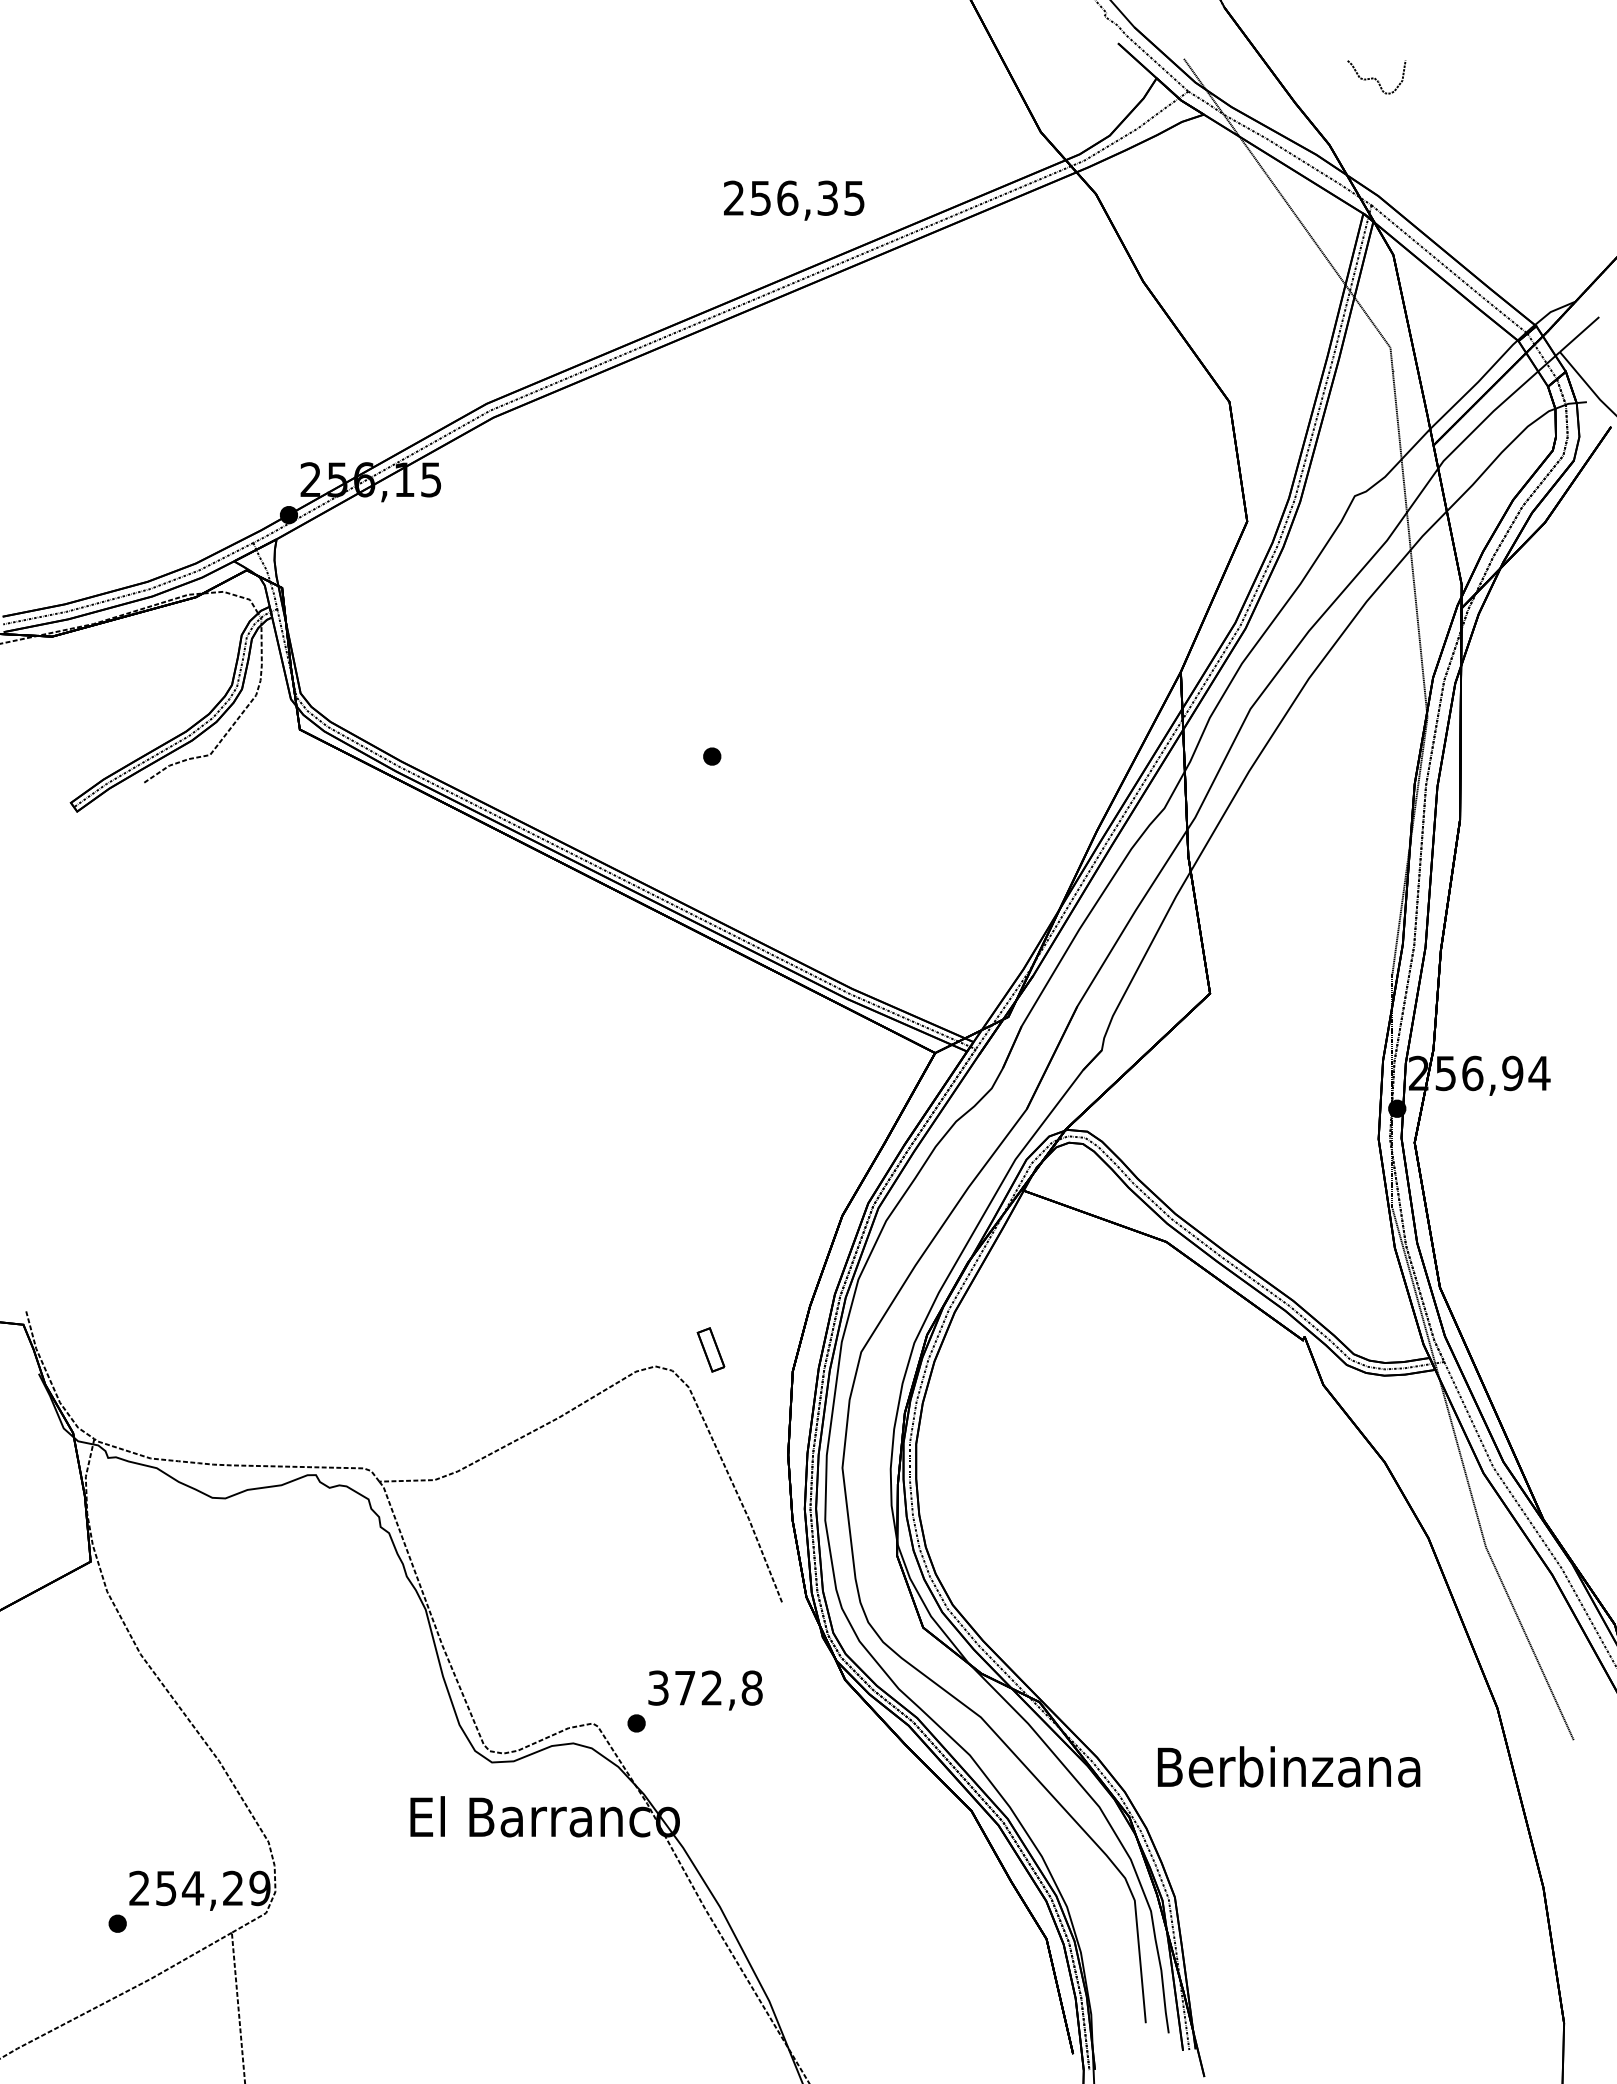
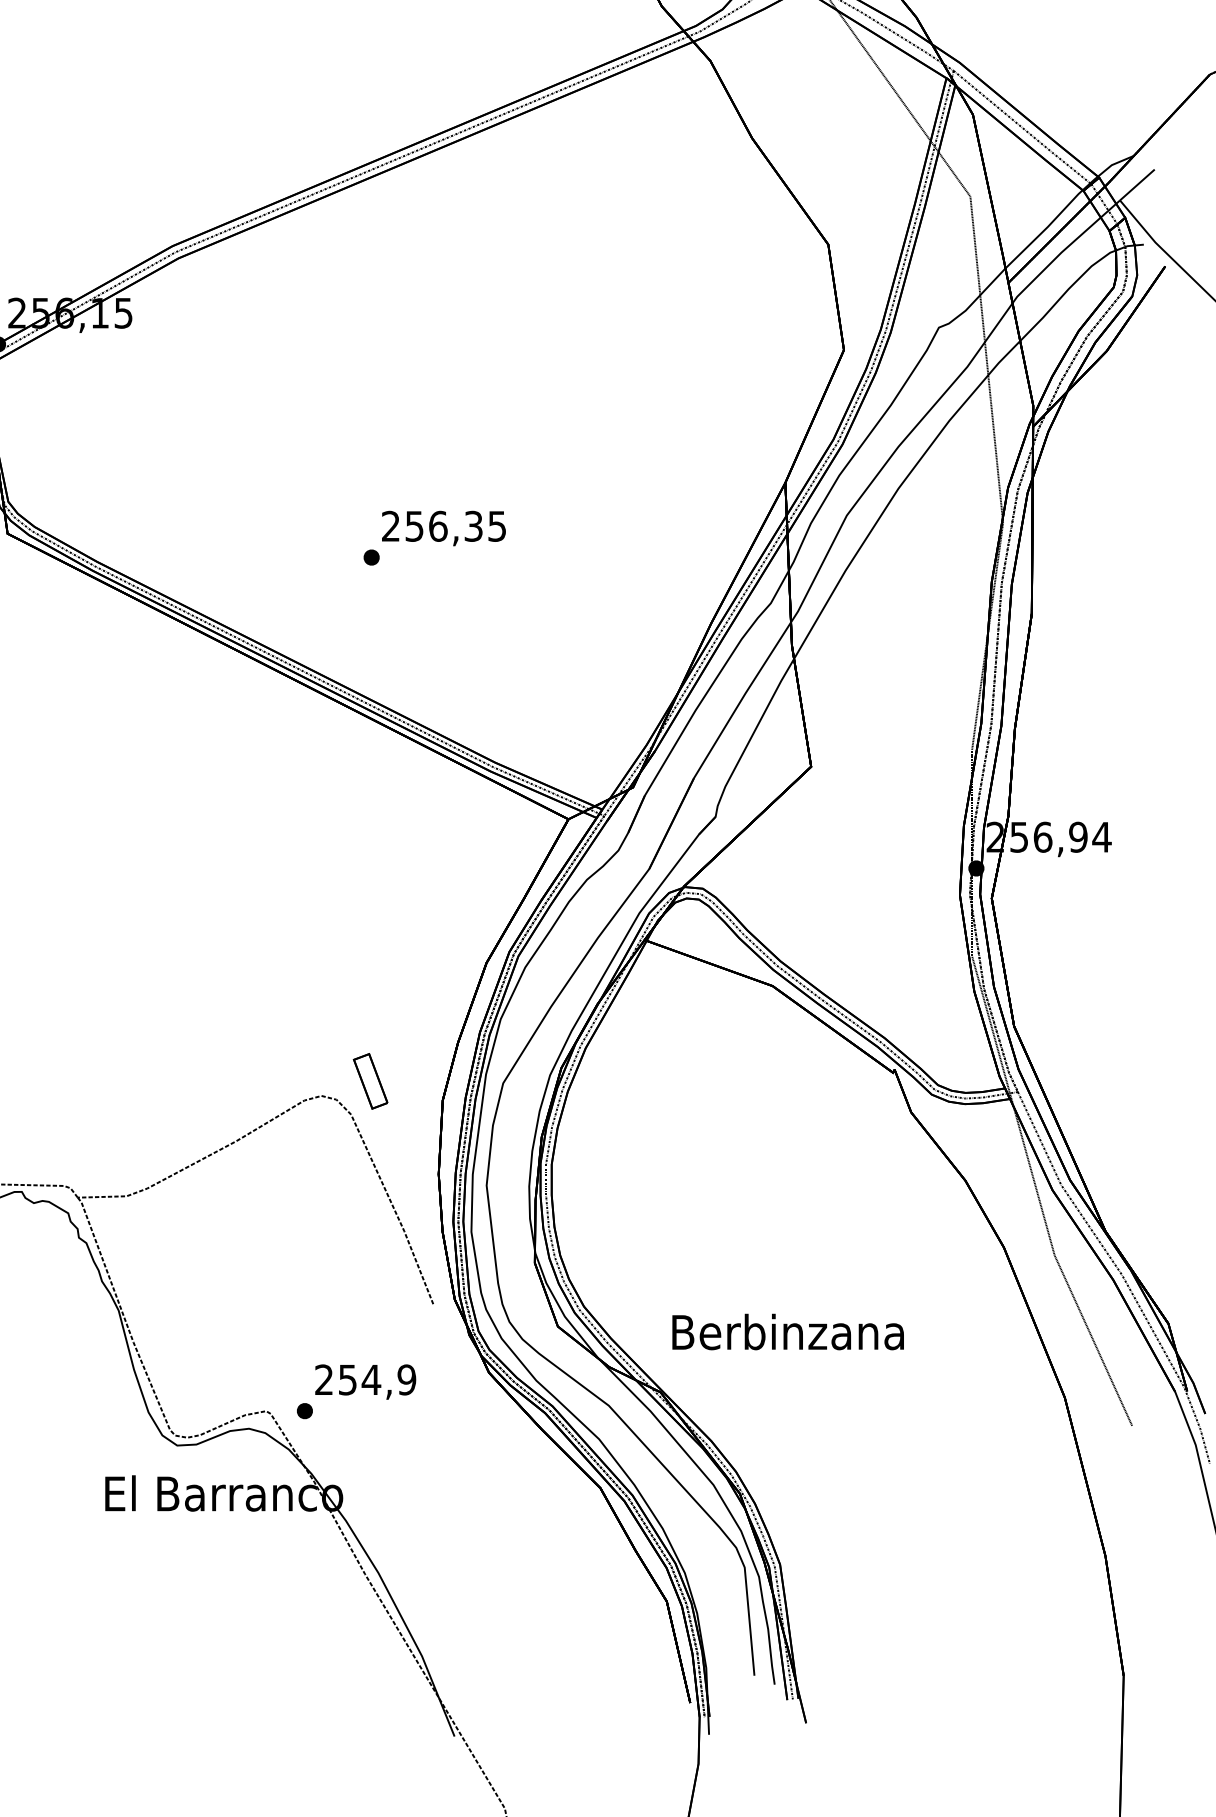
text: (794, 200) -> (444, 528), moved
part: (710, 1349) -> (370, 1080), size x1.43
text: (705, 1687) -> (365, 1379), 372,8 -> 254,9
text: (1289, 1766) -> (788, 1331), moved

